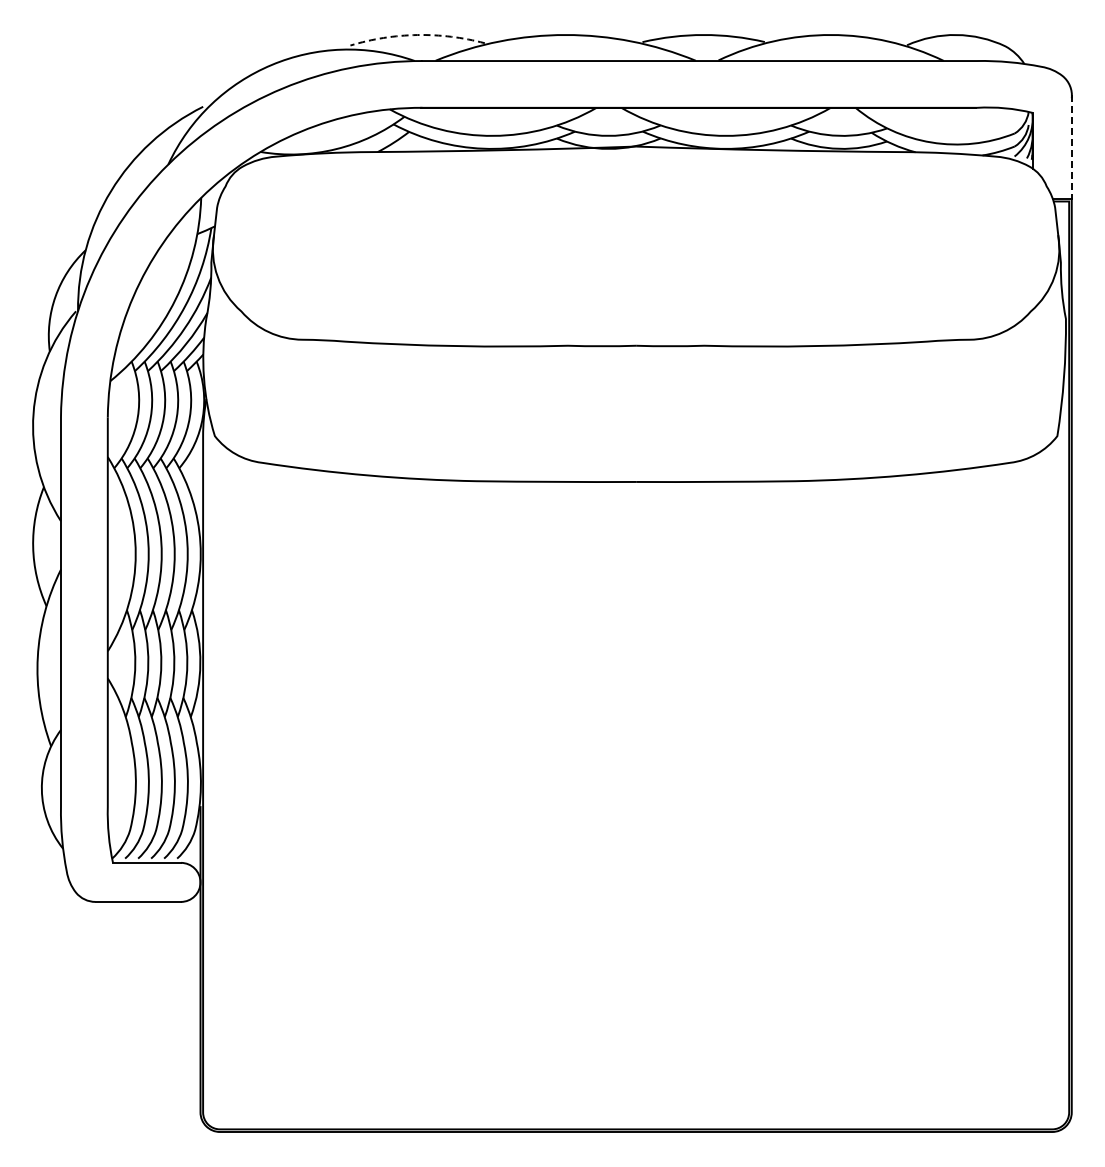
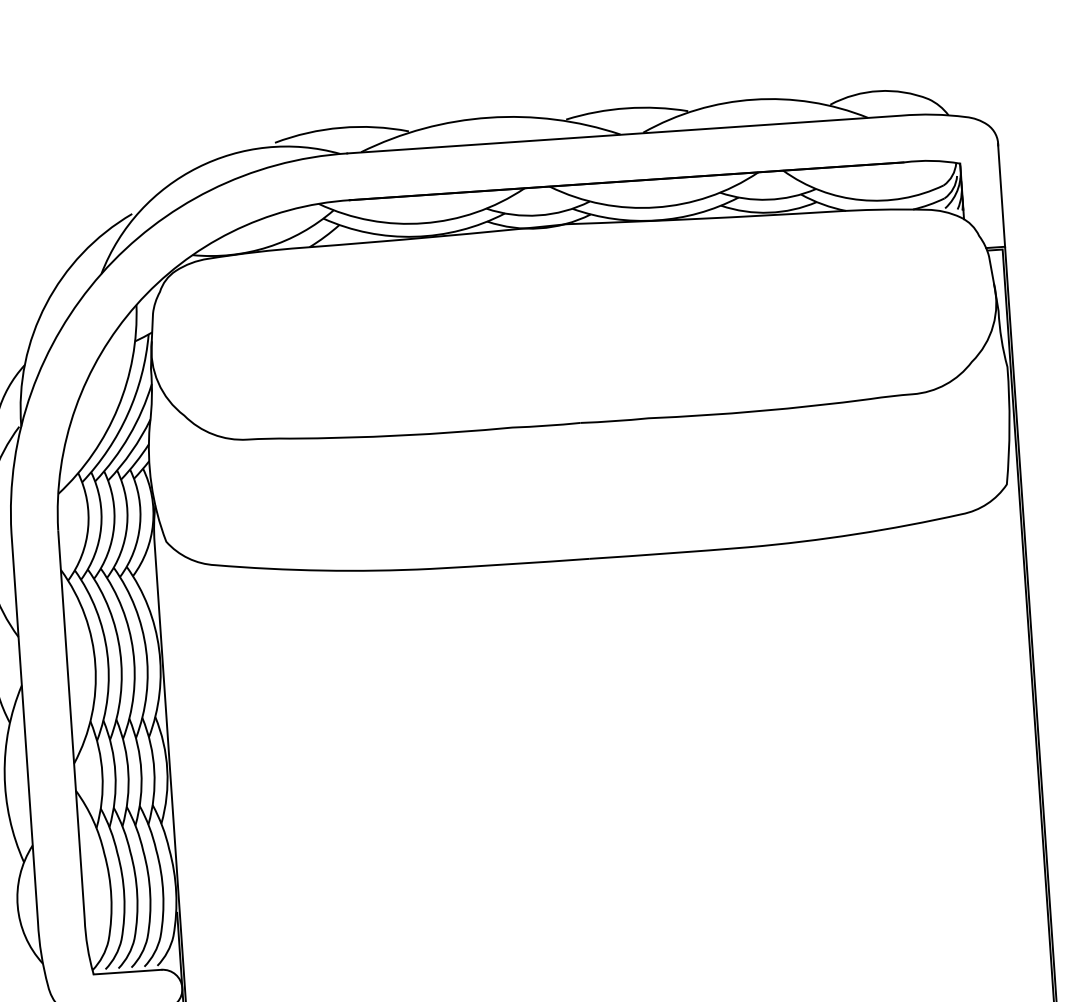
arc: (417, 35) -> (341, 128), dashed -> solid
line: (1071, 147) -> (1001, 195), dashed -> solid

